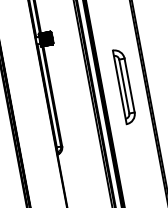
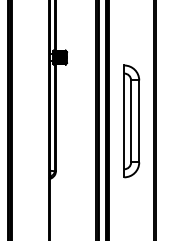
part: (124, 86) -> (131, 121), size x1.43

